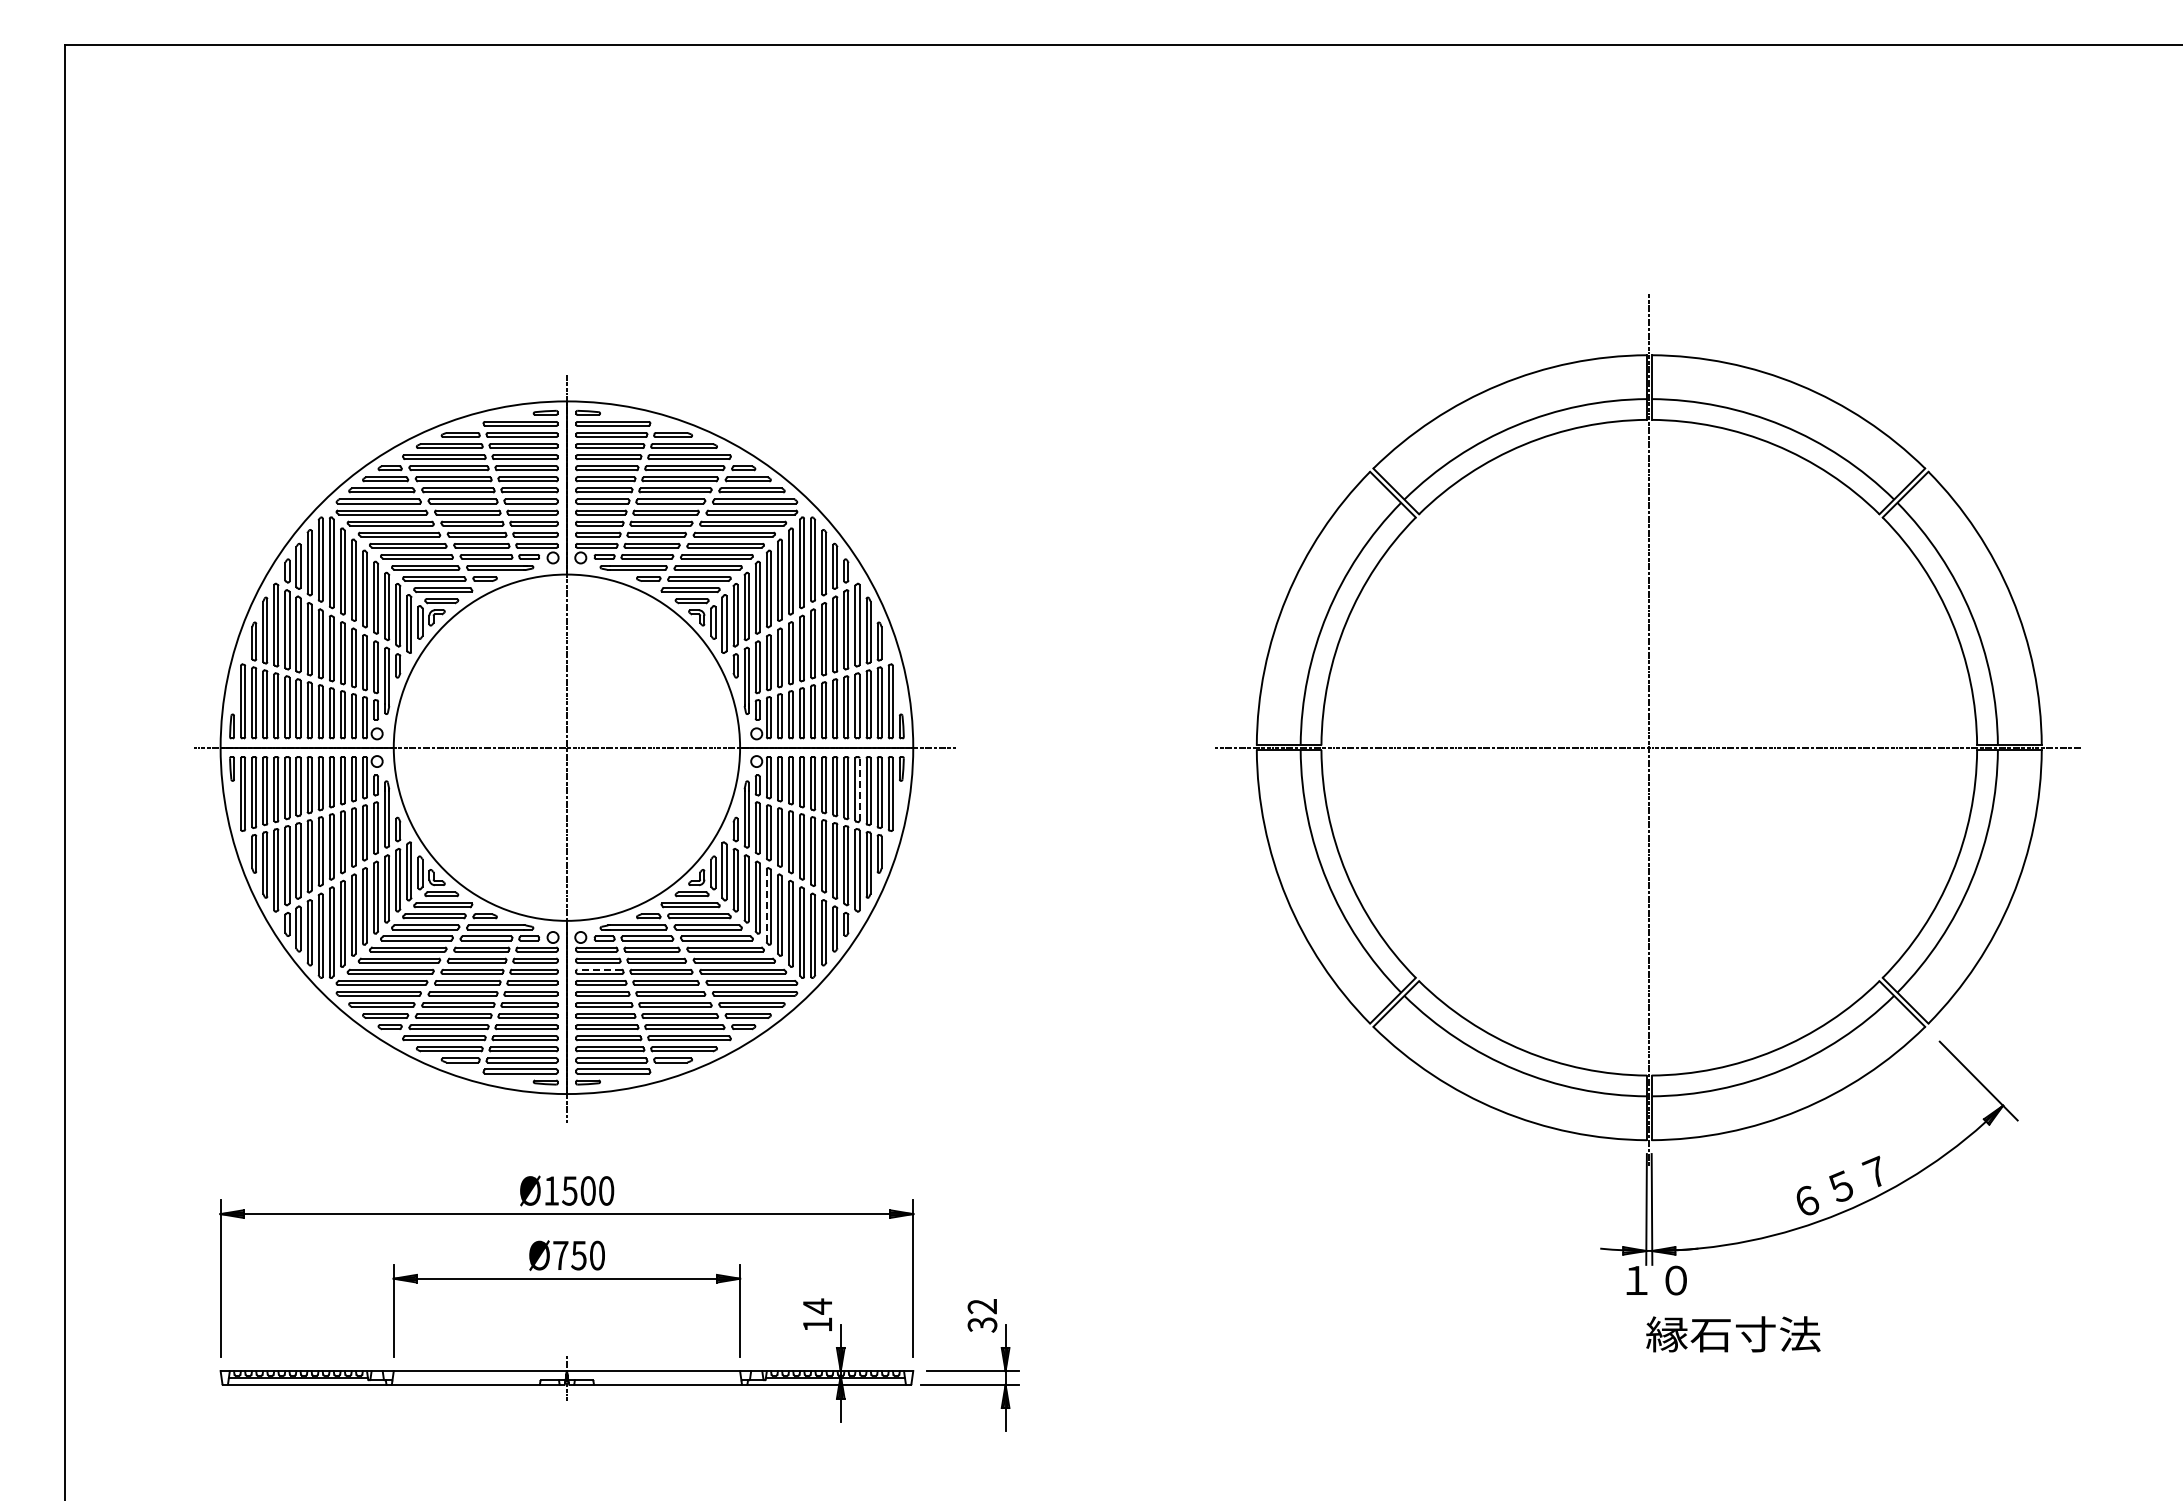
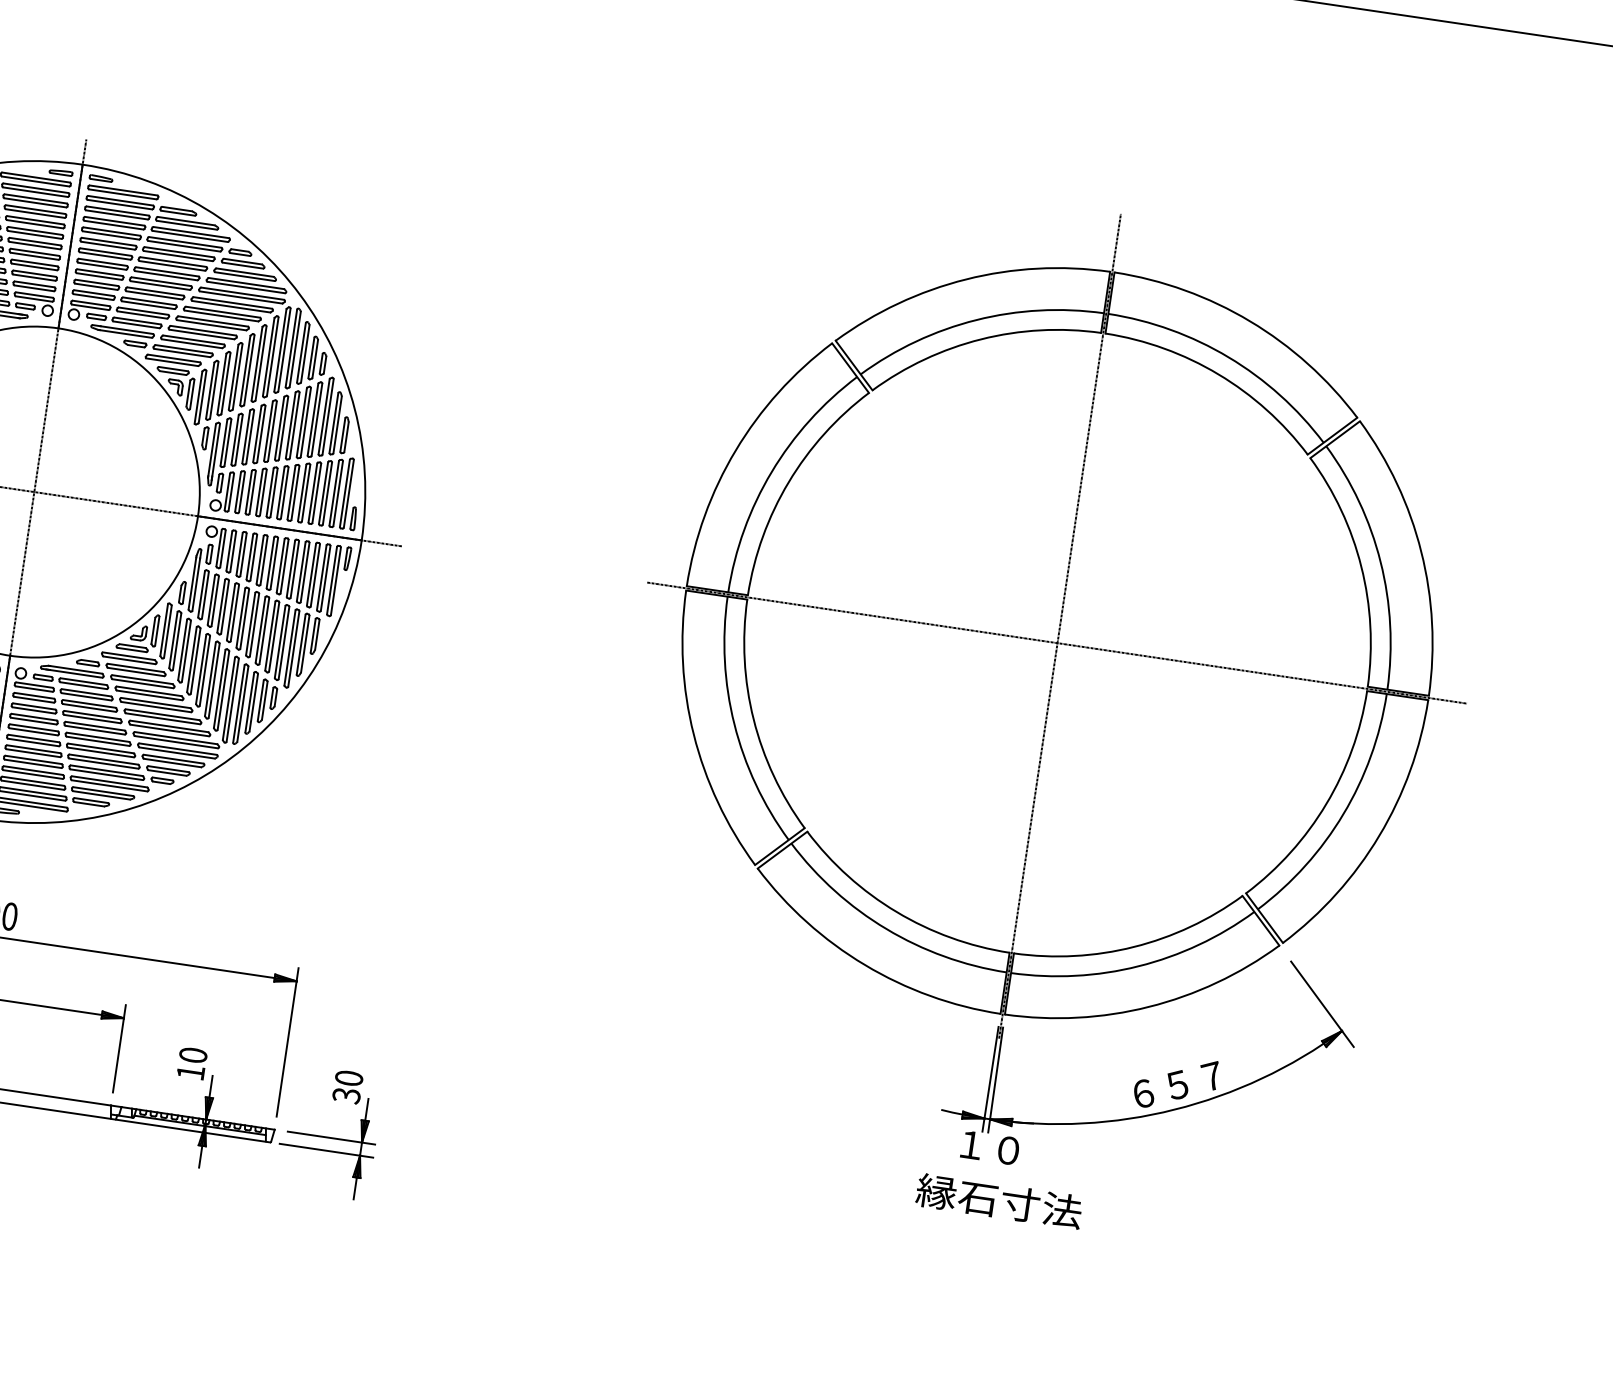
line: (859, 789) -> (305, 572), dashed -> solid
line: (766, 905) -> (200, 669), dashed -> solid
line: (599, 969) -> (34, 706), dashed -> solid
text: (817, 1306) -> (193, 1055), 14 -> 10
text: (982, 1306) -> (349, 1078), 32 -> 30
text: (1733, 1334) -> (999, 1201), moved

